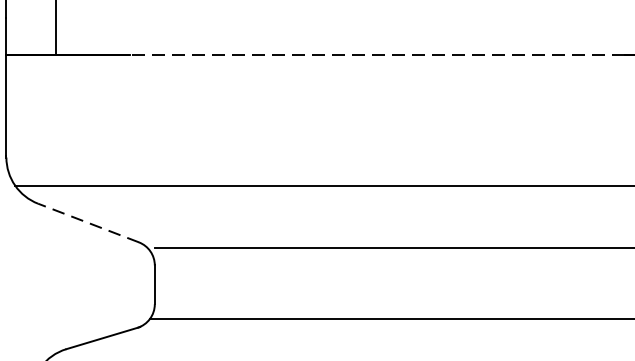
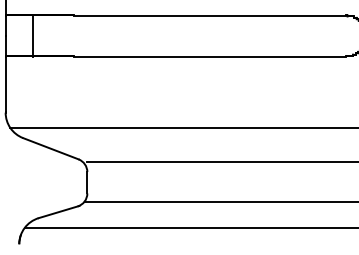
line: (376, 55) -> (209, 56), dashed -> solid
line: (87, 222) -> (50, 148), dashed -> solid

